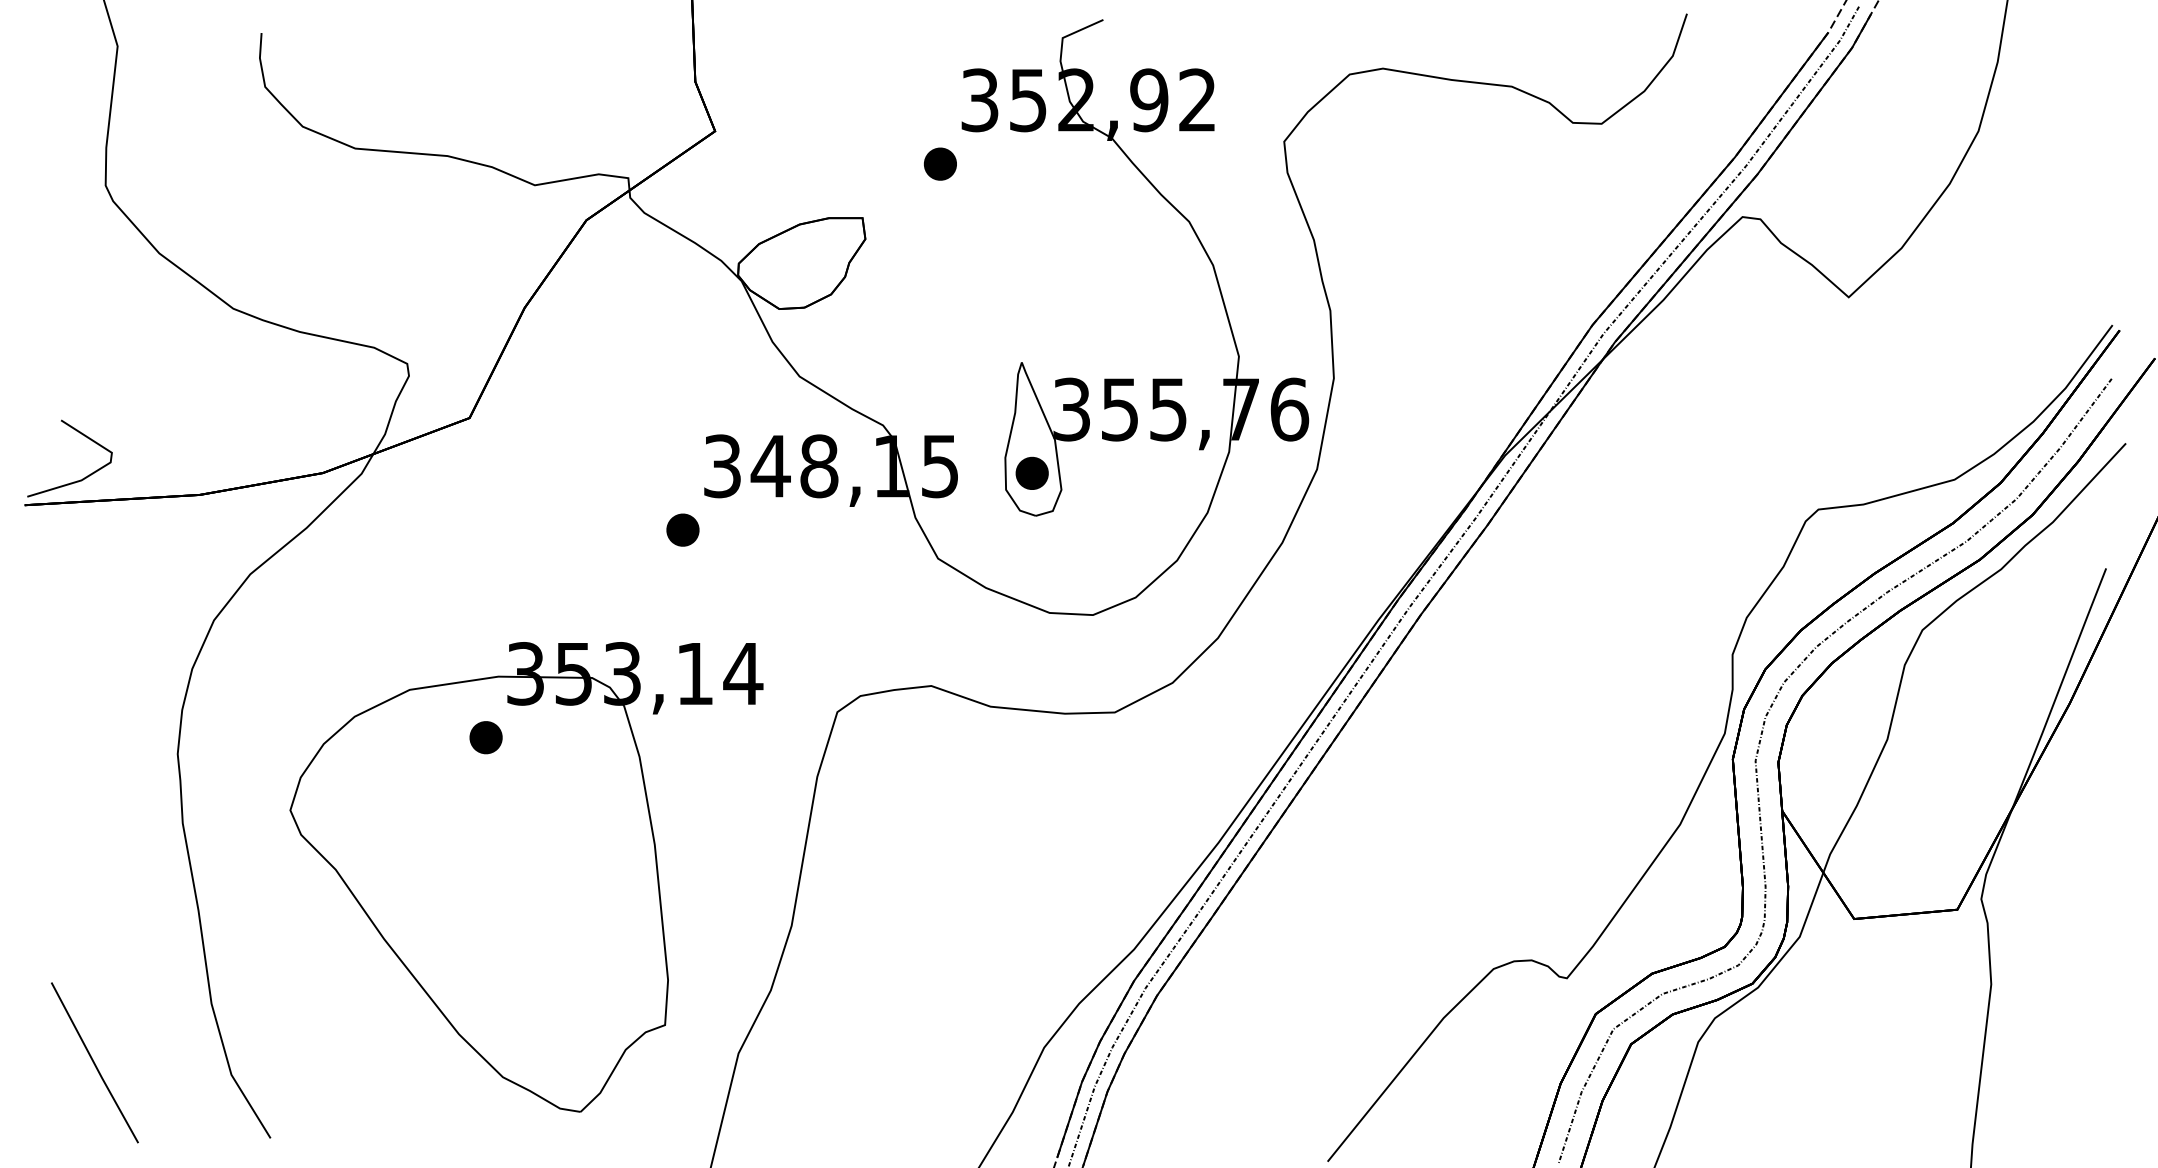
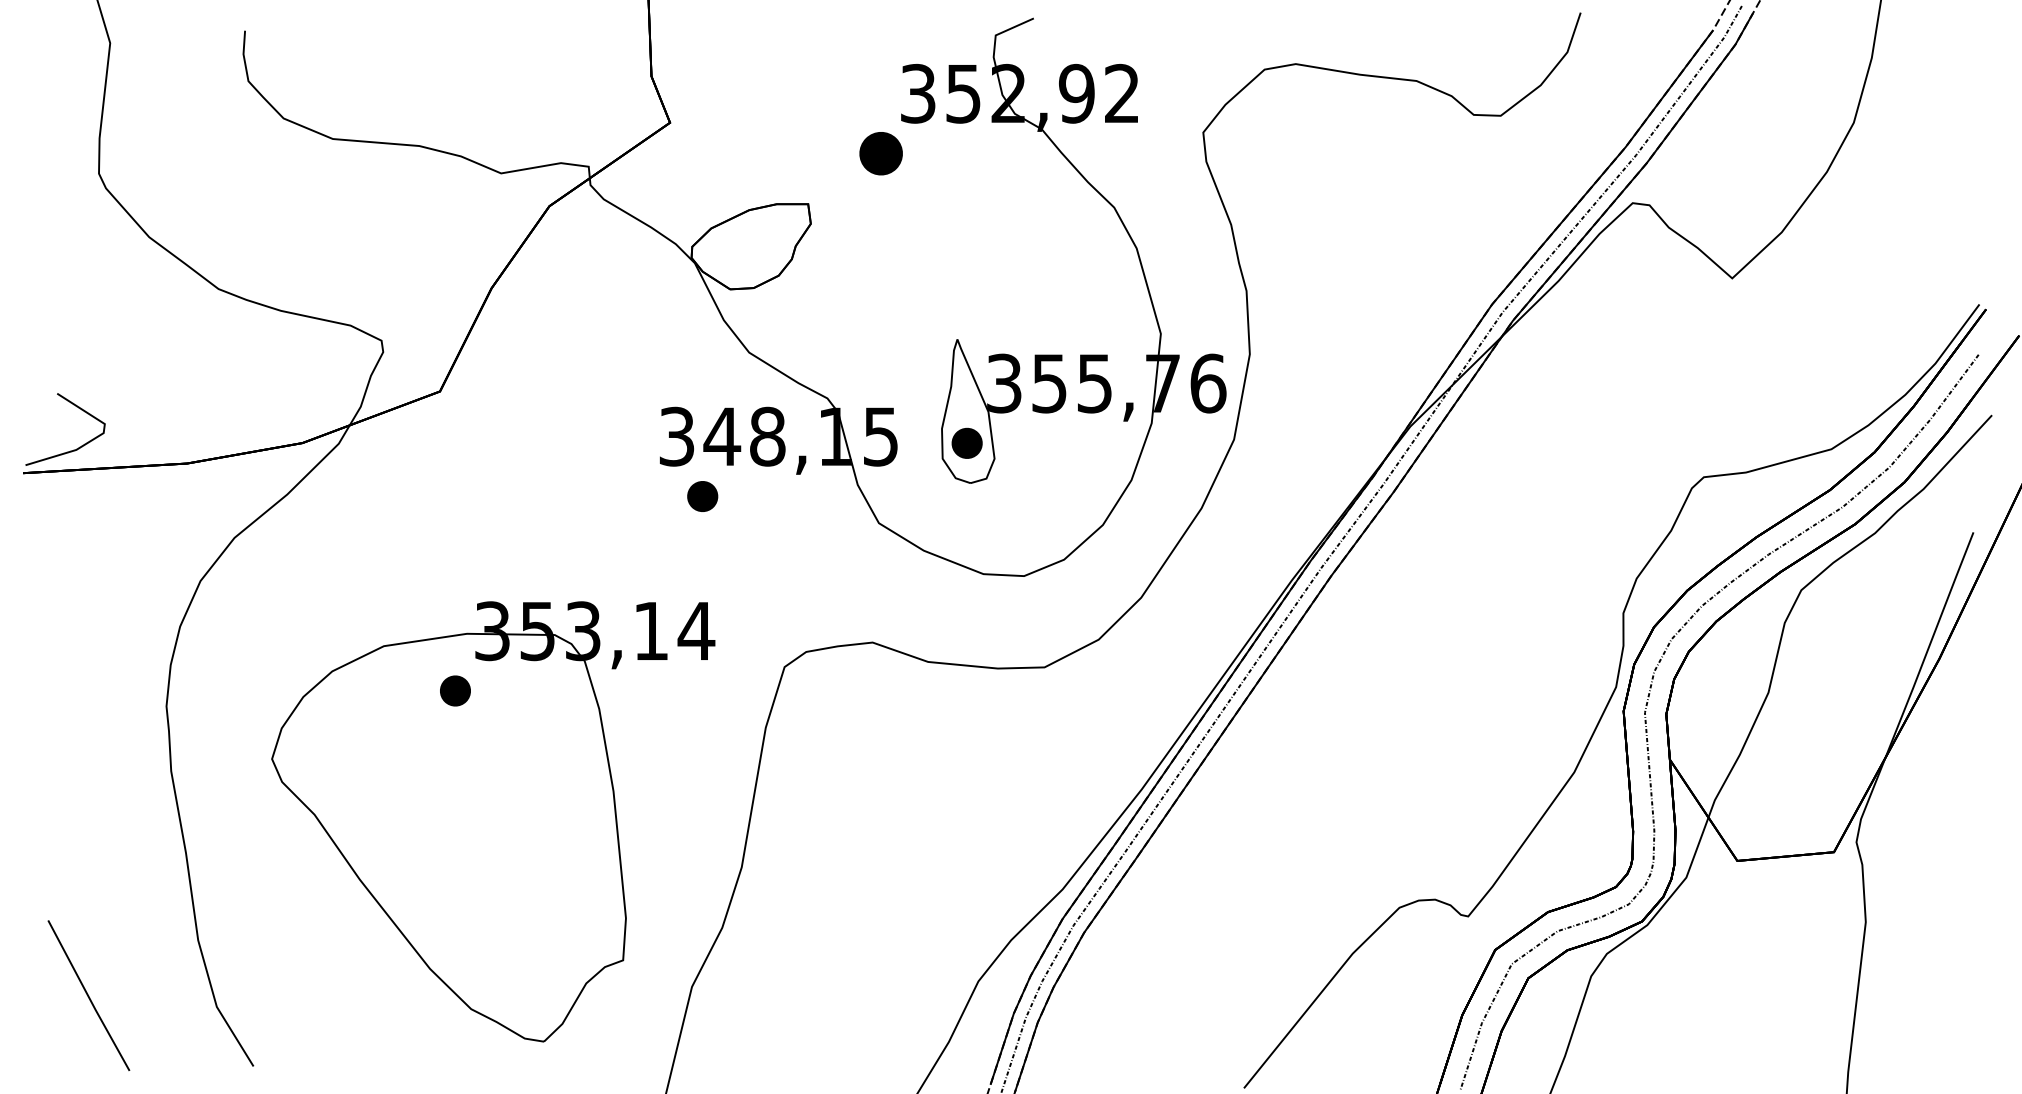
part: (940, 163) -> (881, 152), size x1.4
part: (682, 529) -> (702, 495), moved

